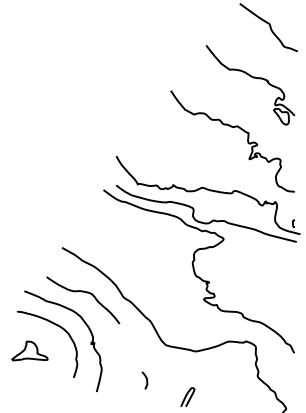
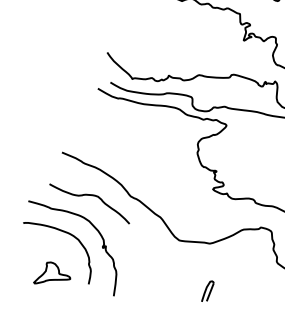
part: (29, 350) -> (50, 271), moved
curve: (146, 380) -> (163, 278), removed

